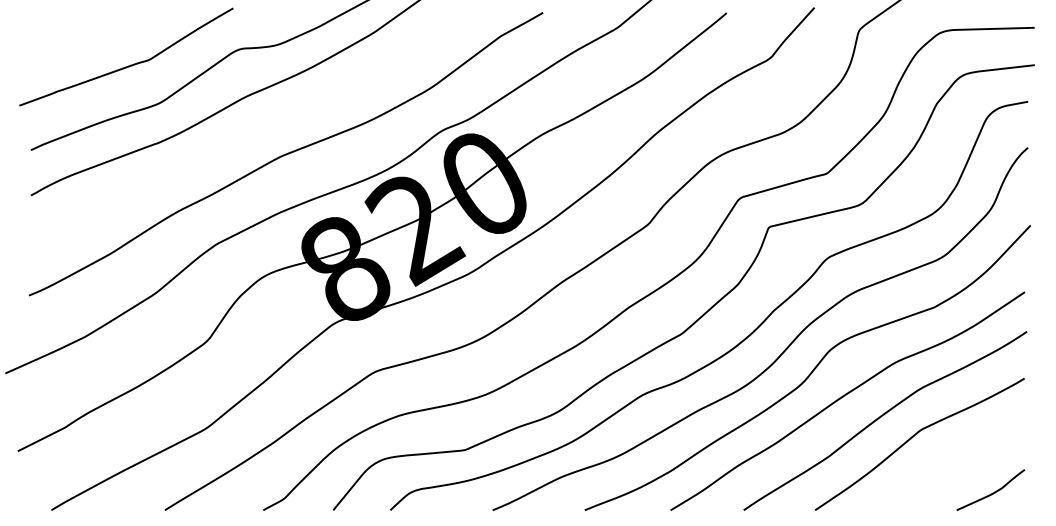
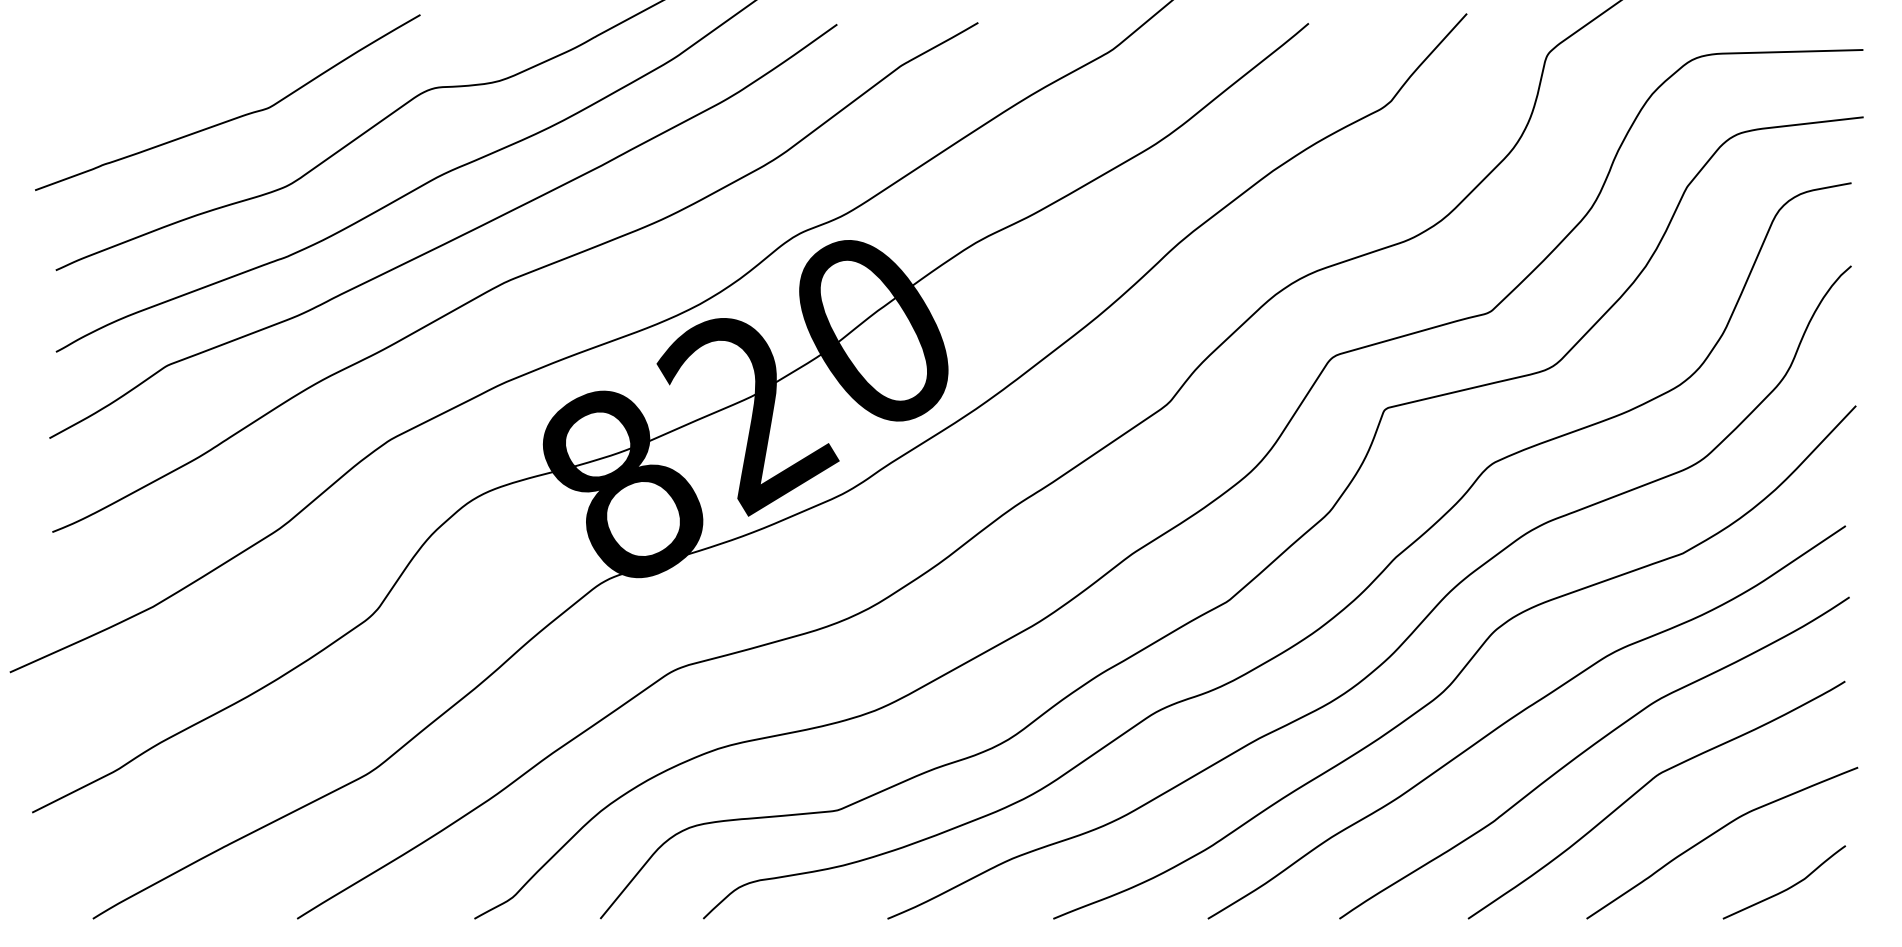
curve: (248, 133) -> (447, 240), added
curve: (952, 463) -> (1715, 834), added

